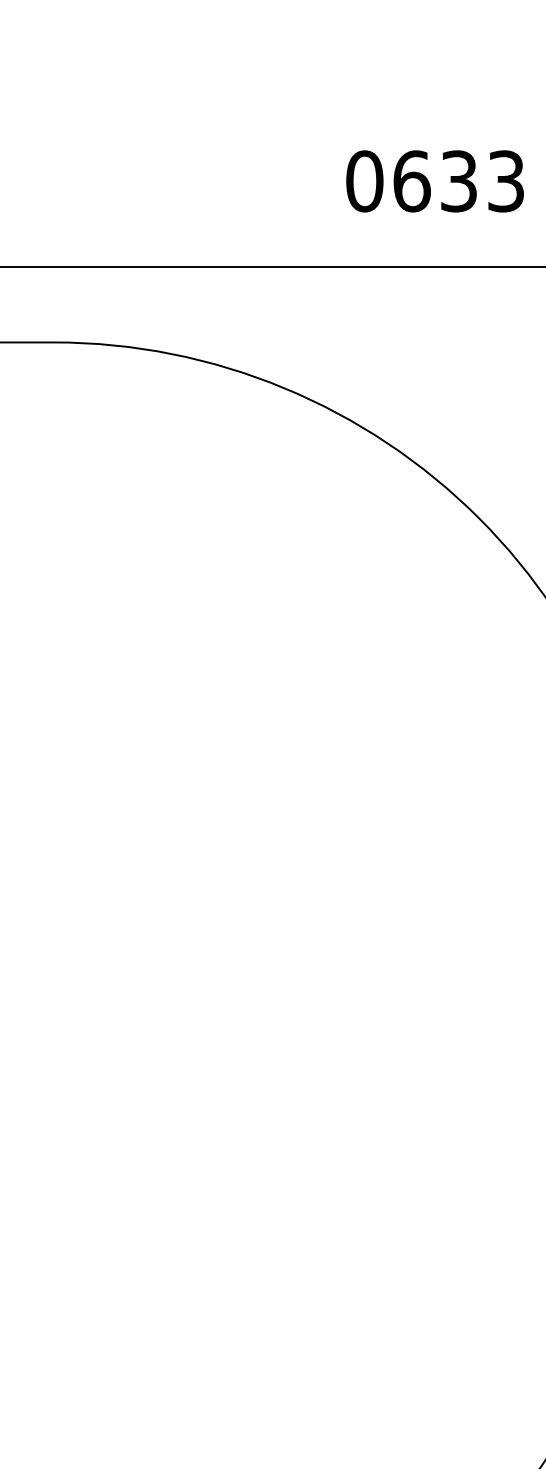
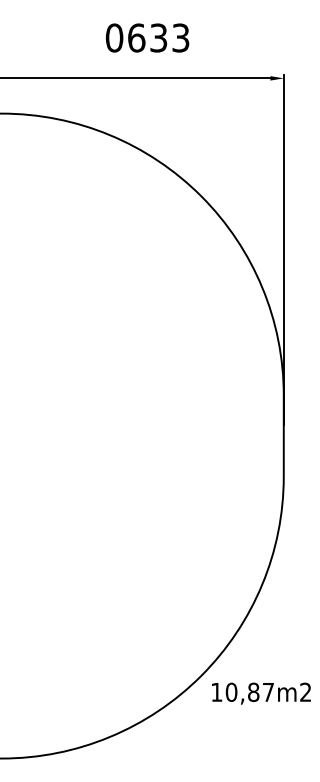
text: (434, 180) -> (147, 37), moved

